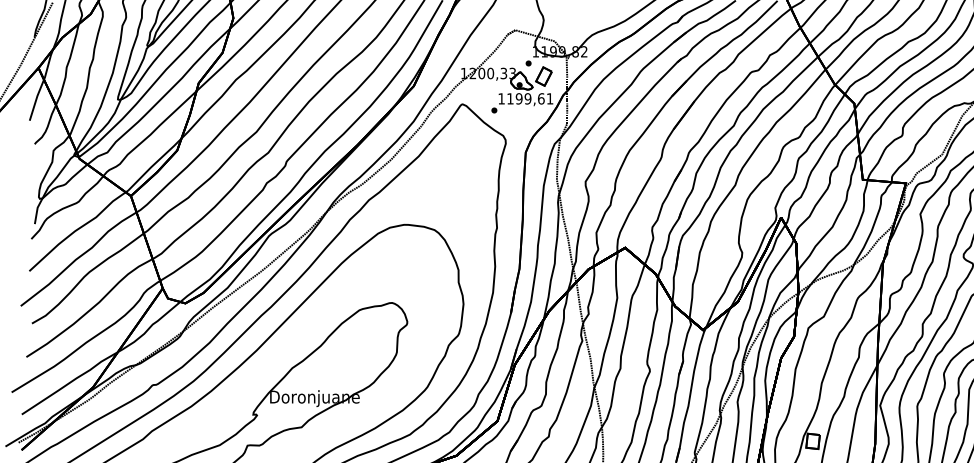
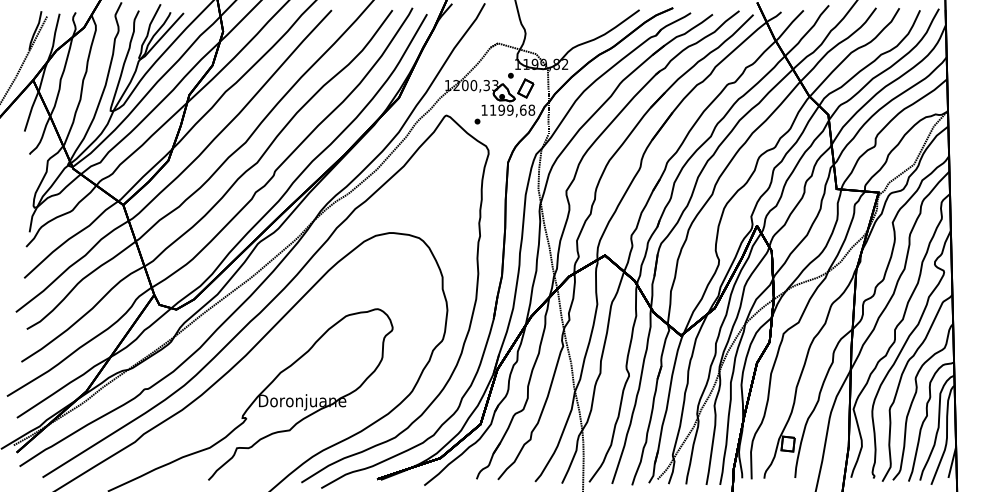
text: (549, 98) -> (531, 109), 1199,61 -> 1199,68

